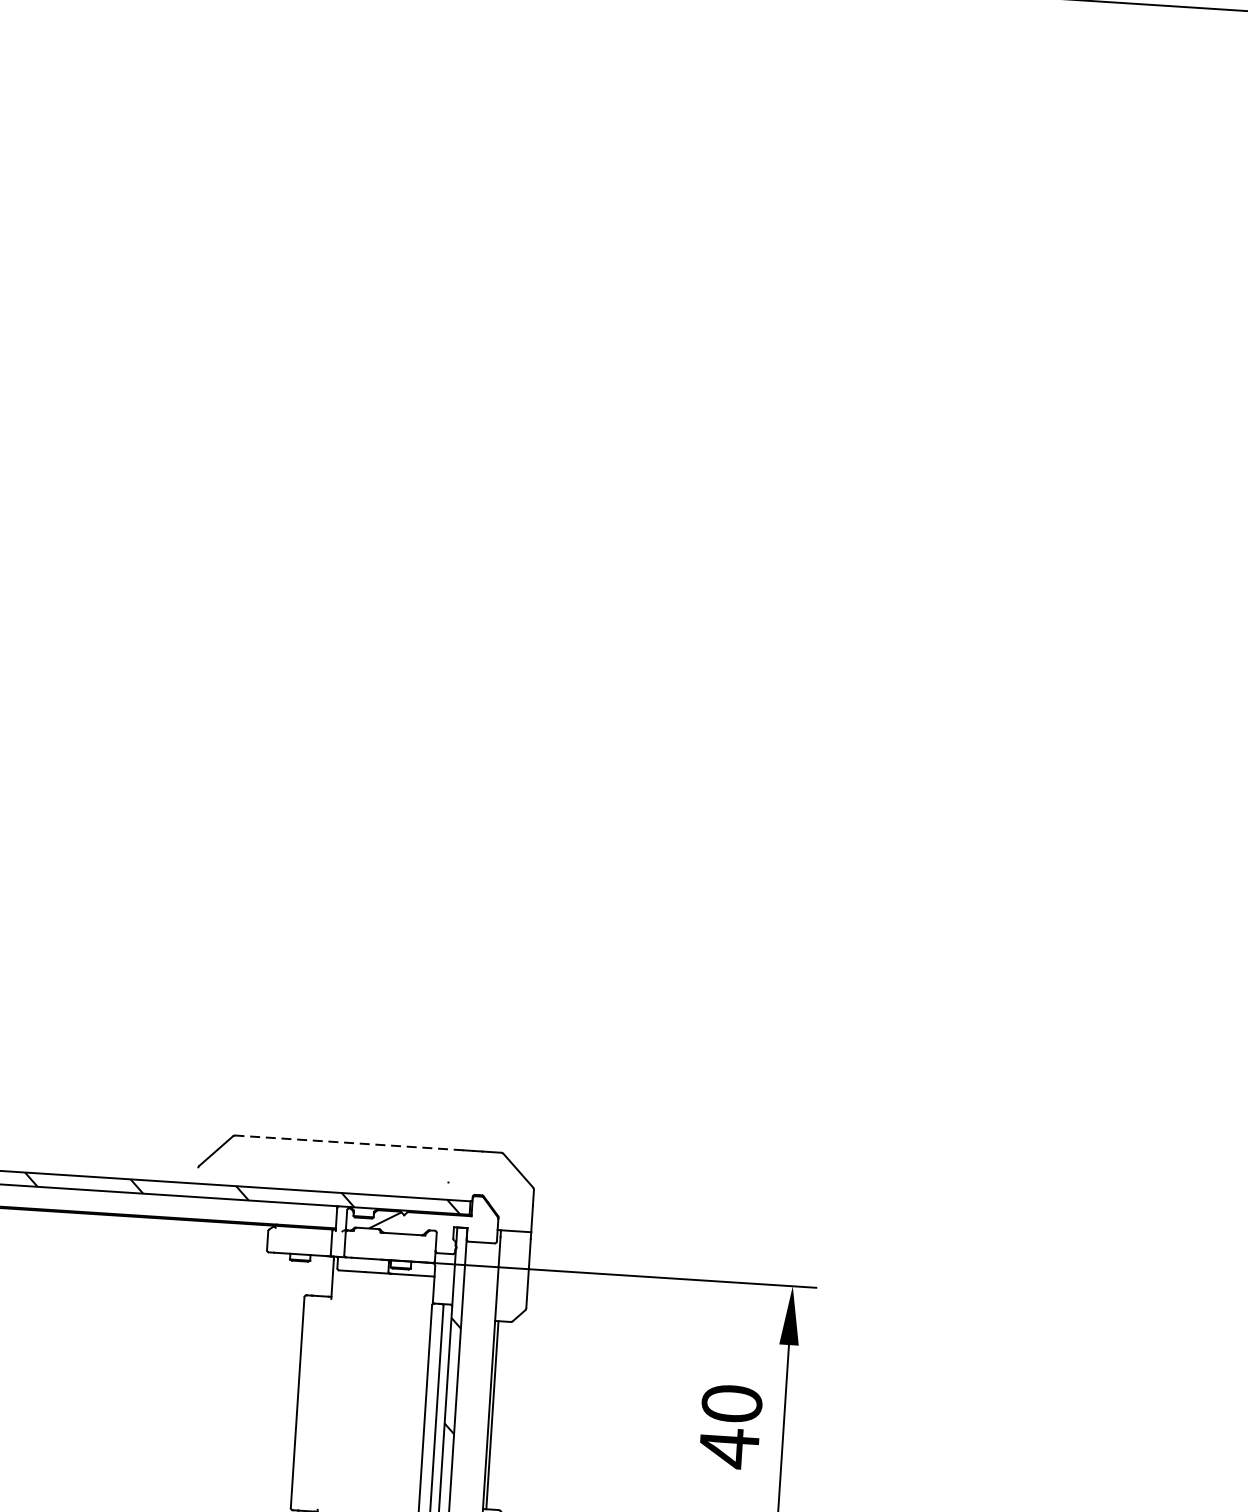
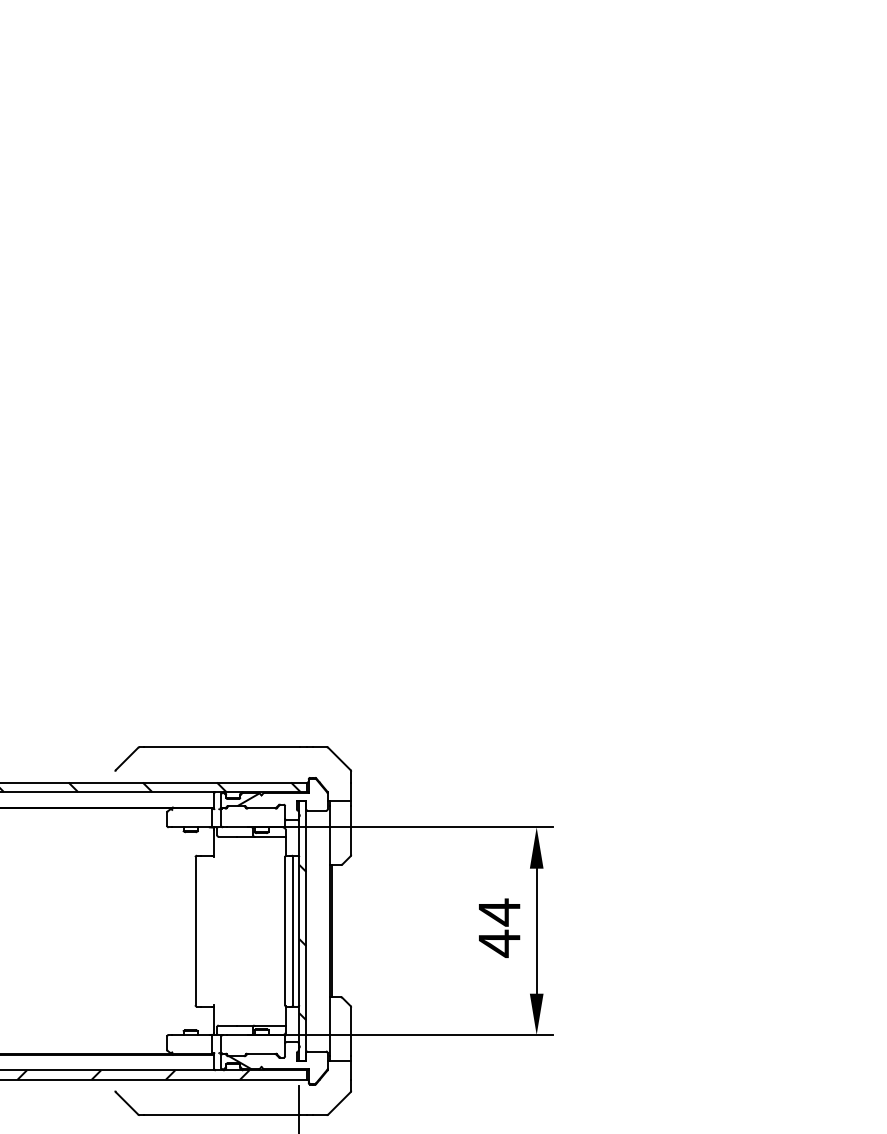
line: (352, 1143) -> (222, 747), dashed -> solid
text: (732, 1404) -> (499, 912), 40 -> 44

